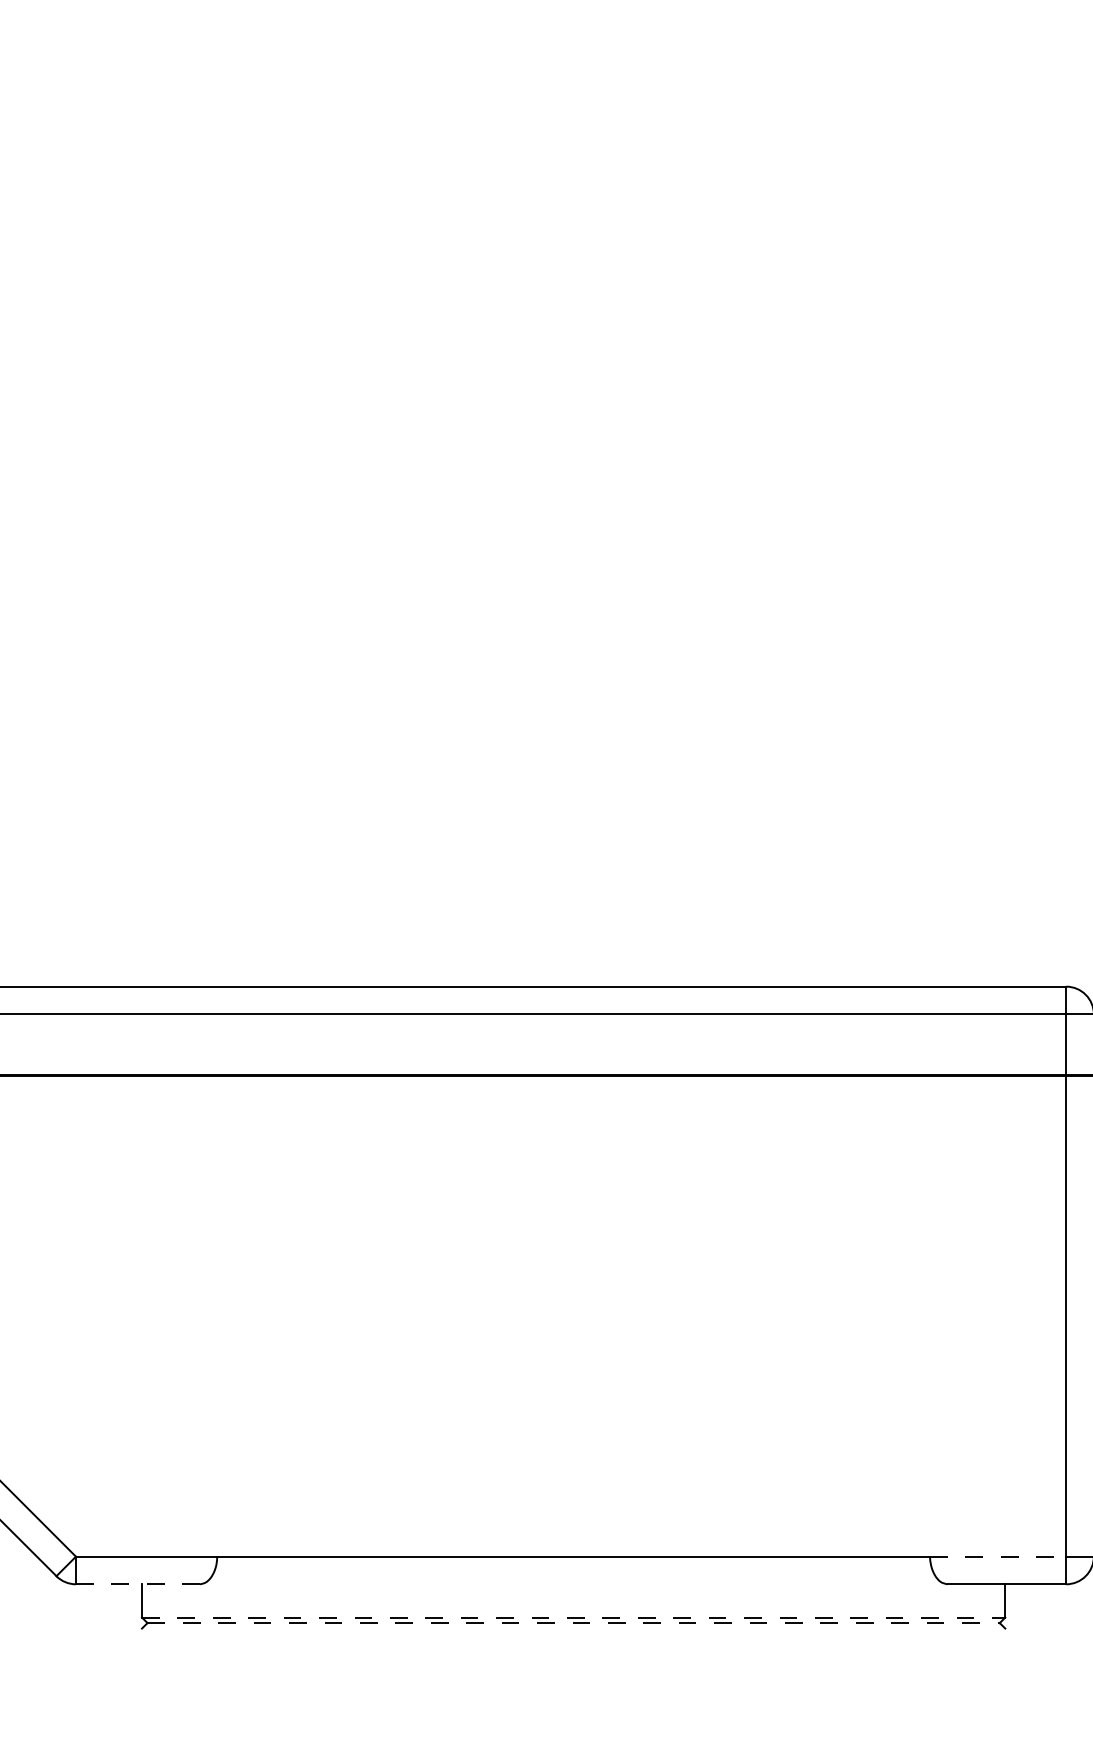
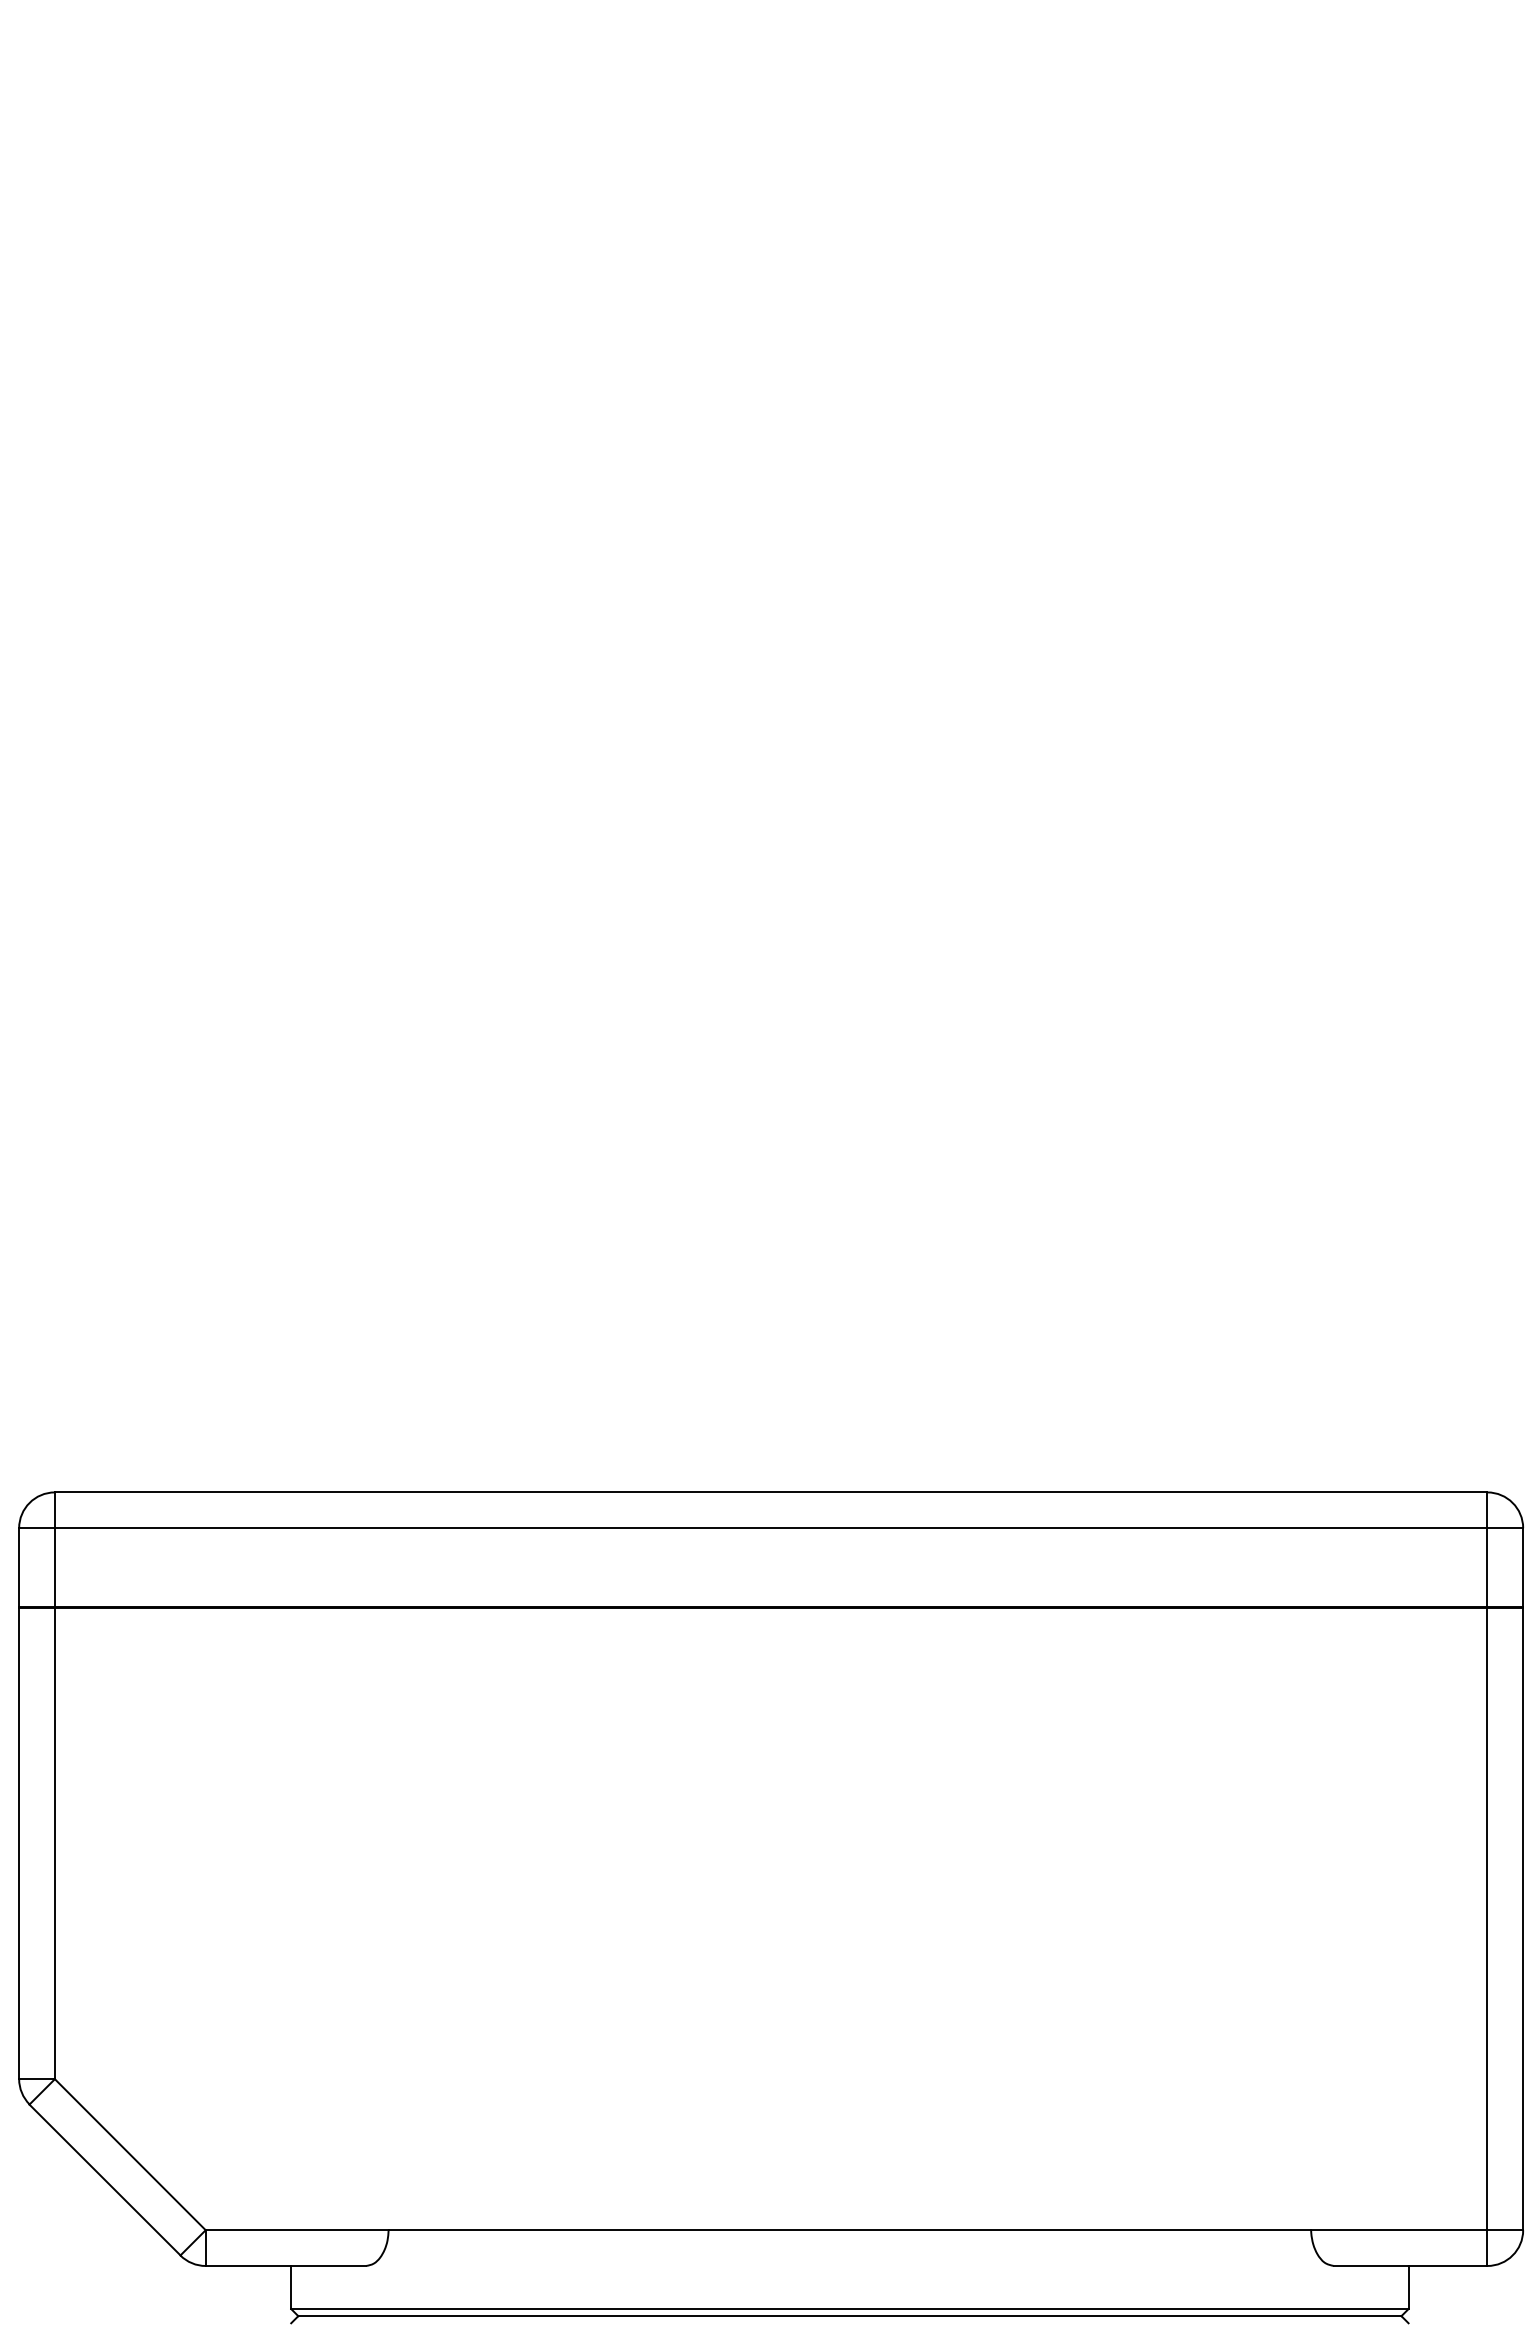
line: (998, 1556) -> (1399, 2230), dashed -> solid
line: (137, 1583) -> (285, 2265), dashed -> solid
line: (573, 1617) -> (849, 2309), dashed -> solid
line: (573, 1623) -> (849, 2316), dashed -> solid

